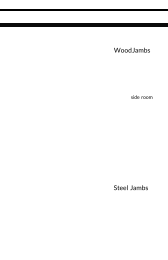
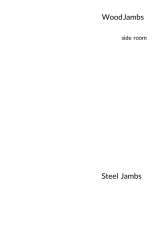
text: (141, 96) -> (133, 36), moved

